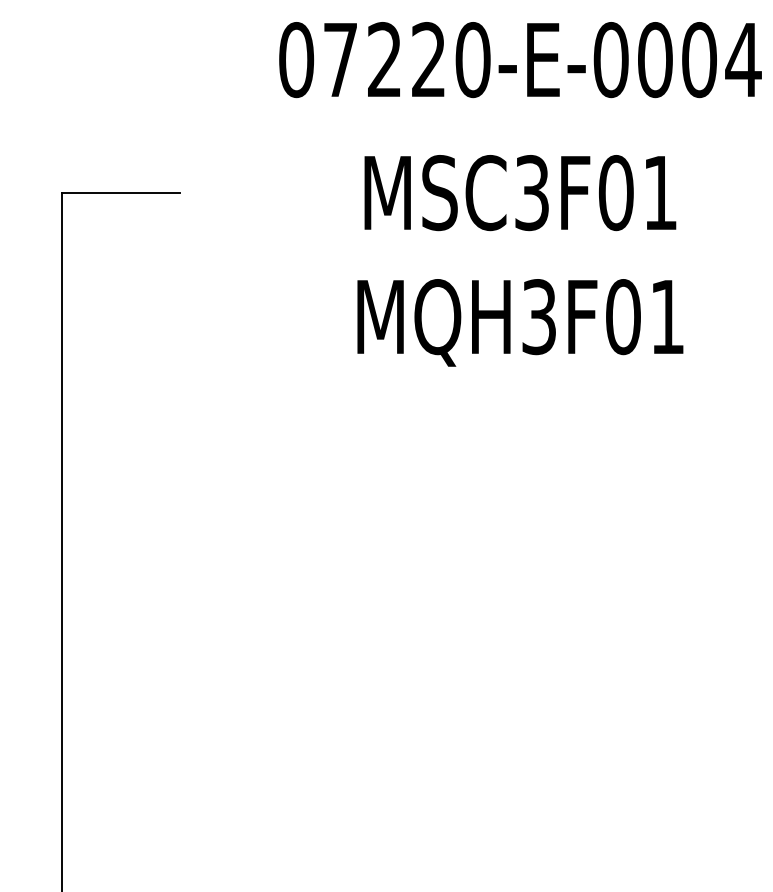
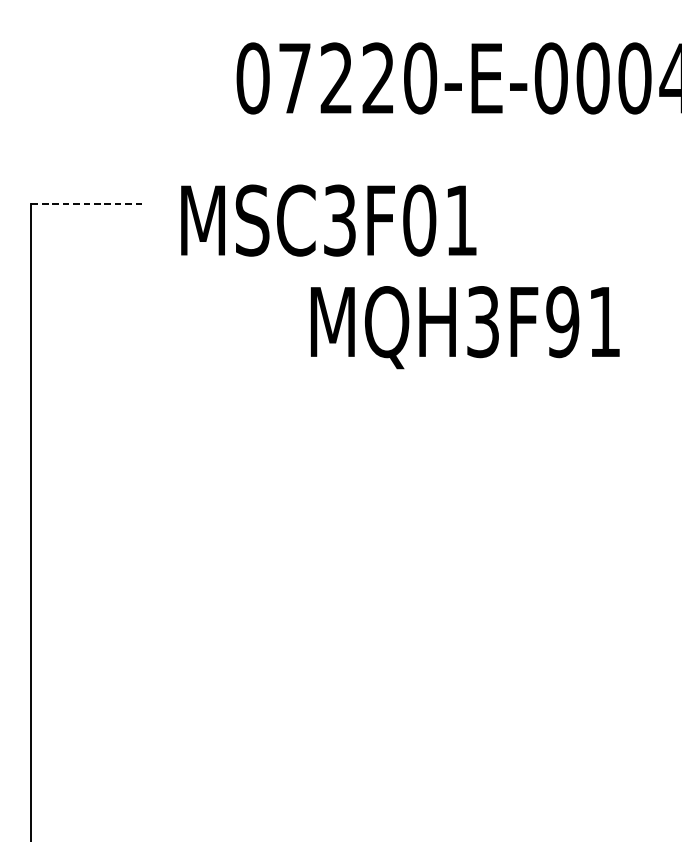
line: (120, 192) -> (86, 204), solid -> dashed
text: (520, 193) -> (328, 221), moved
text: (622, 317) -> (562, 322), MQH3F01 -> MQH3F91

